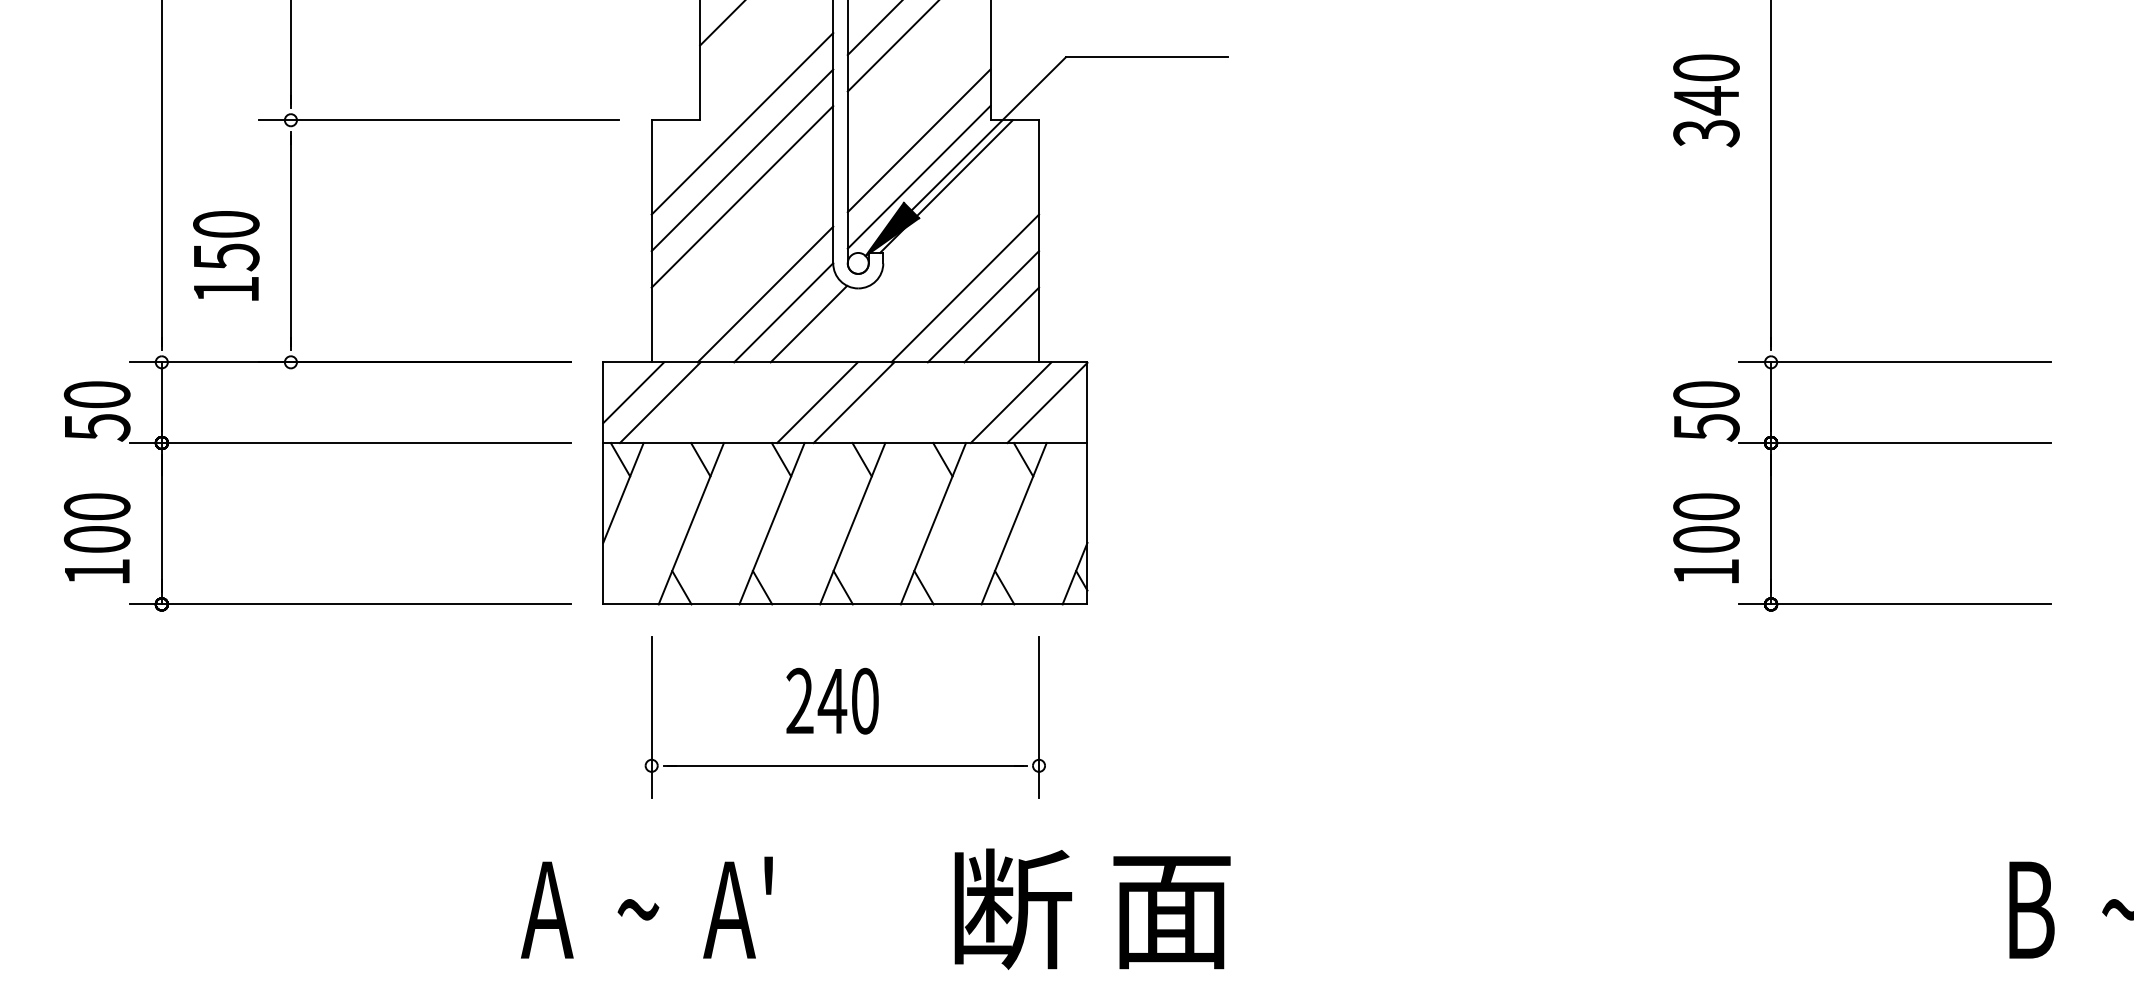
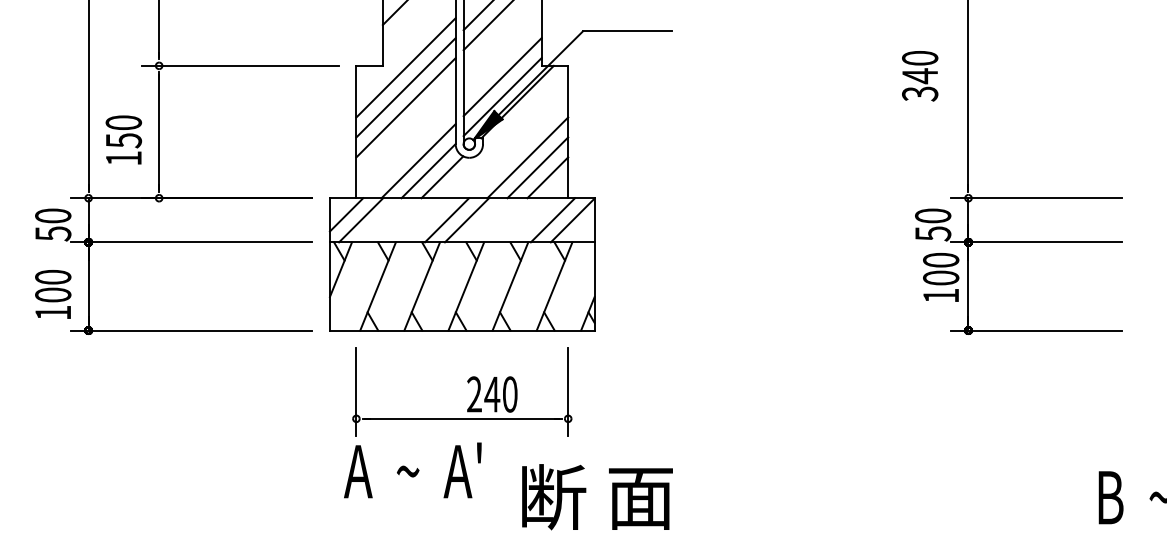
text: (1707, 101) -> (920, 76), moved
text: (1707, 538) -> (941, 277), moved
text: (832, 701) -> (492, 394), moved
text: (646, 907) -> (412, 470), moved

